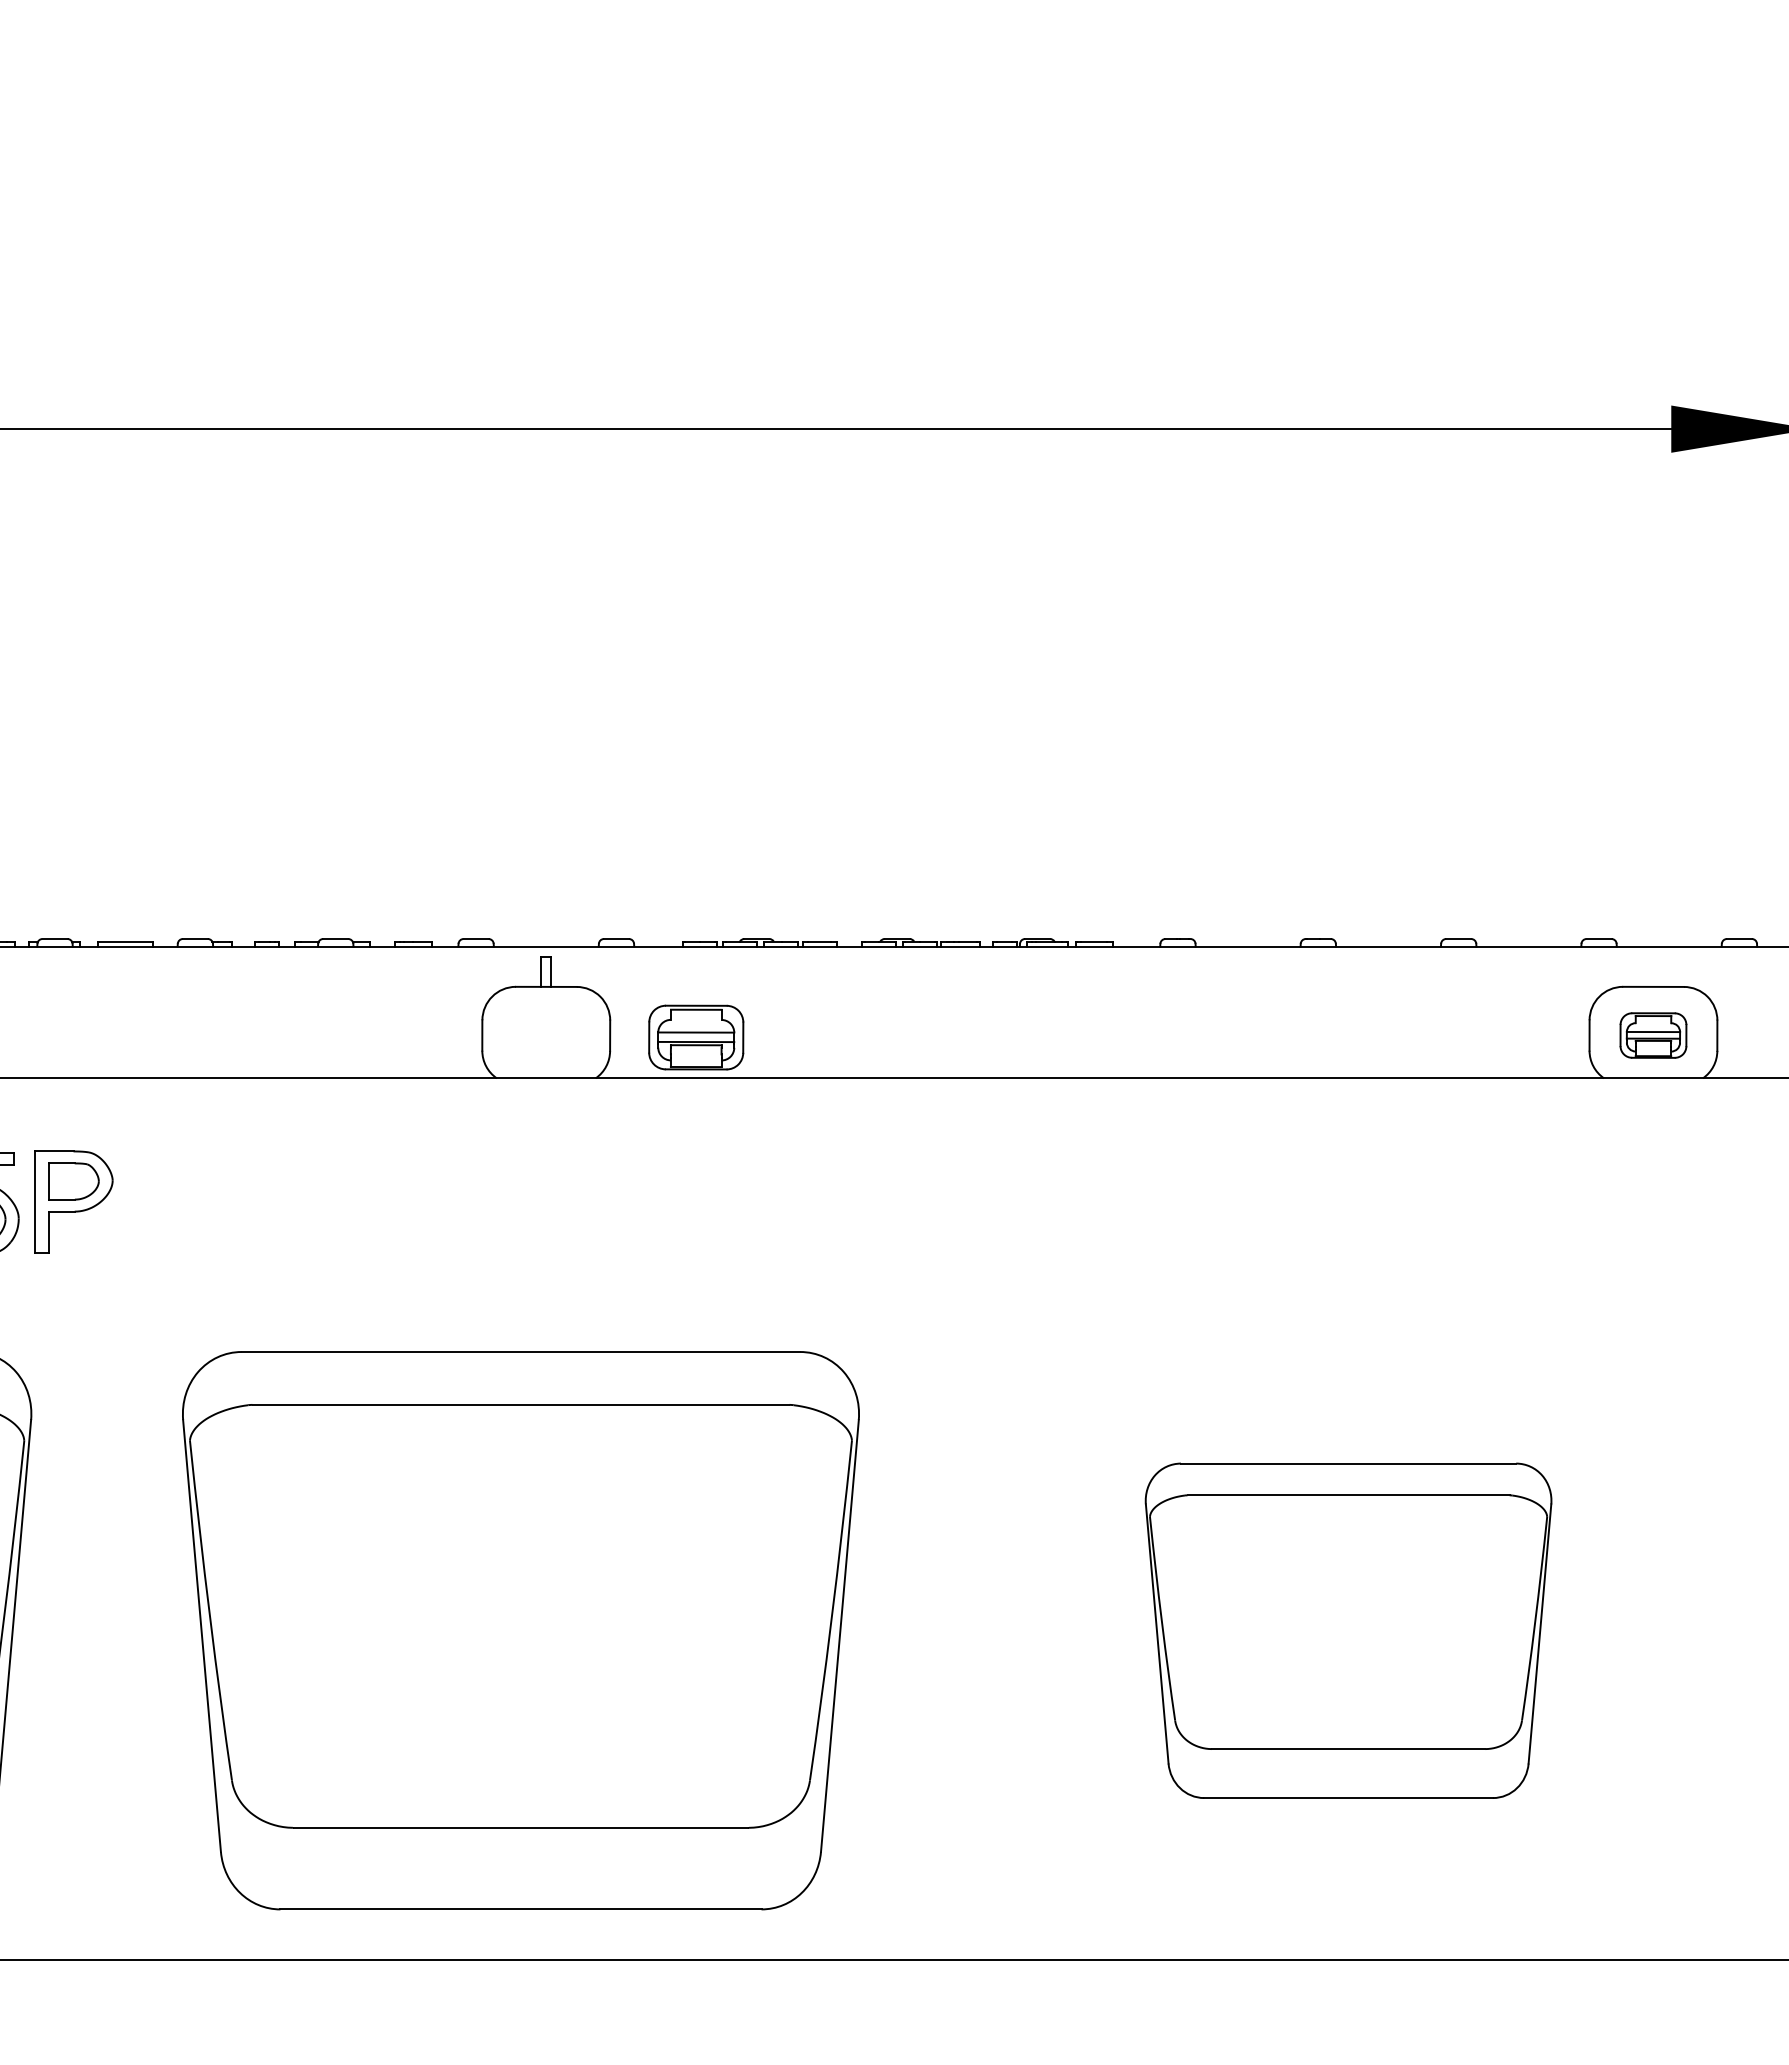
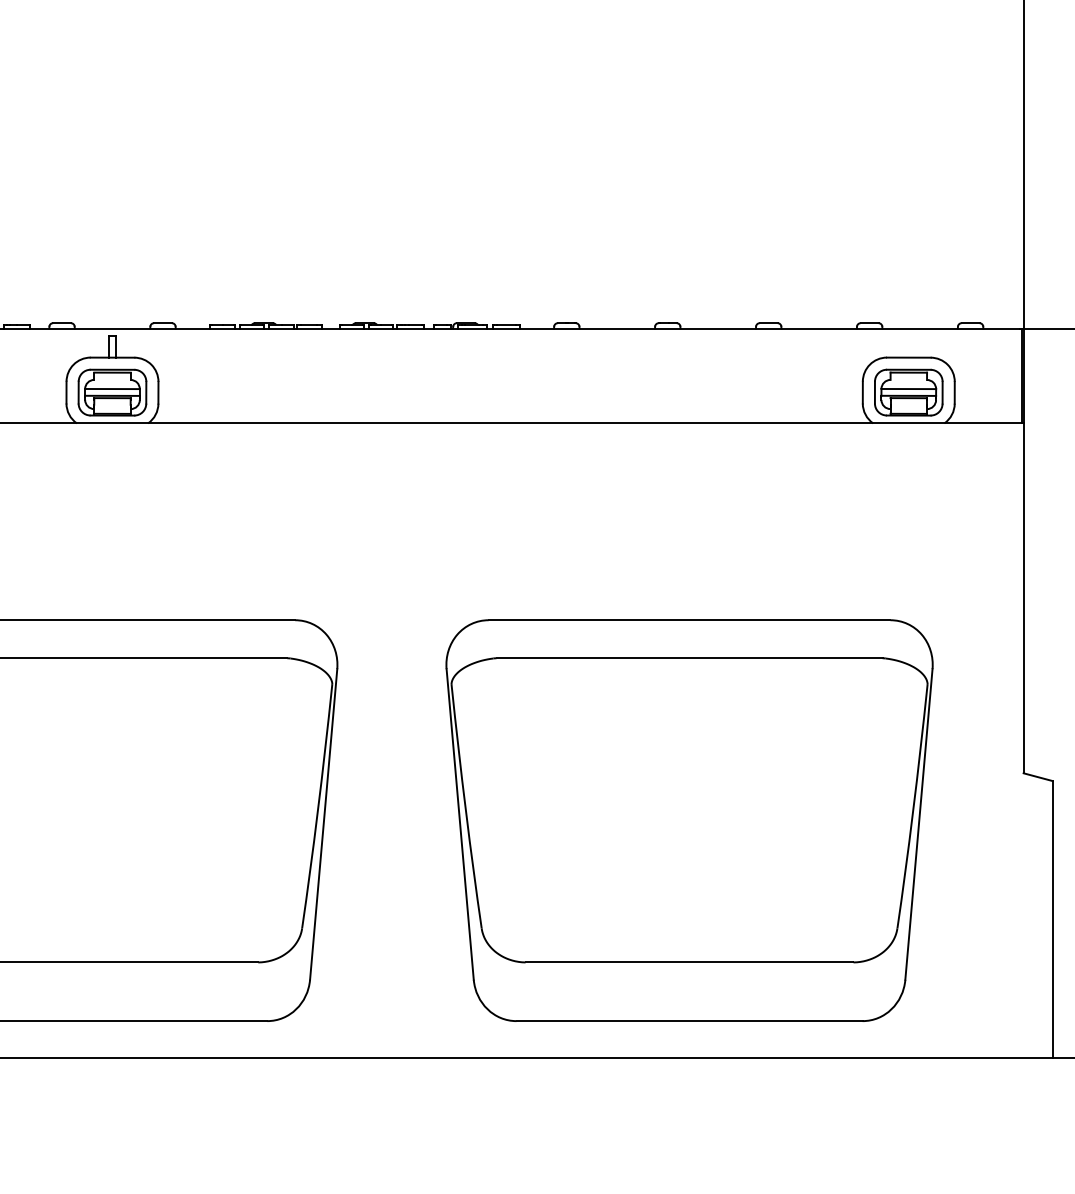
part: (1653, 1035) -> (908, 392), size x1.43
part: (696, 1037) -> (112, 392), moved
part: (1348, 1630) -> (689, 820), size x1.67

